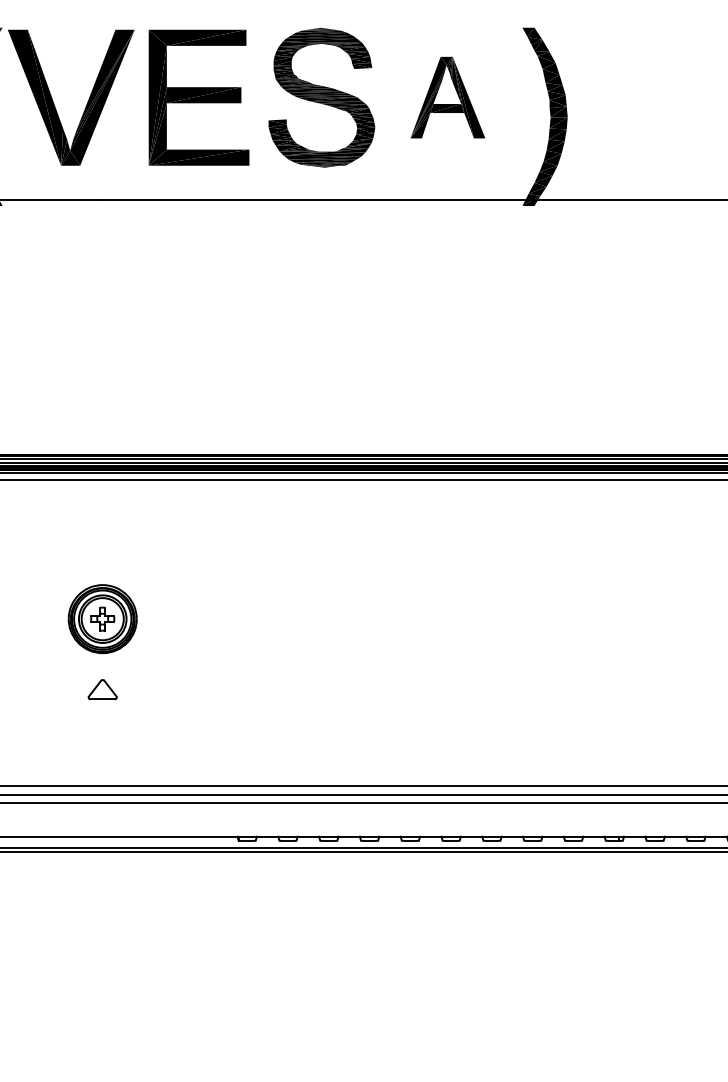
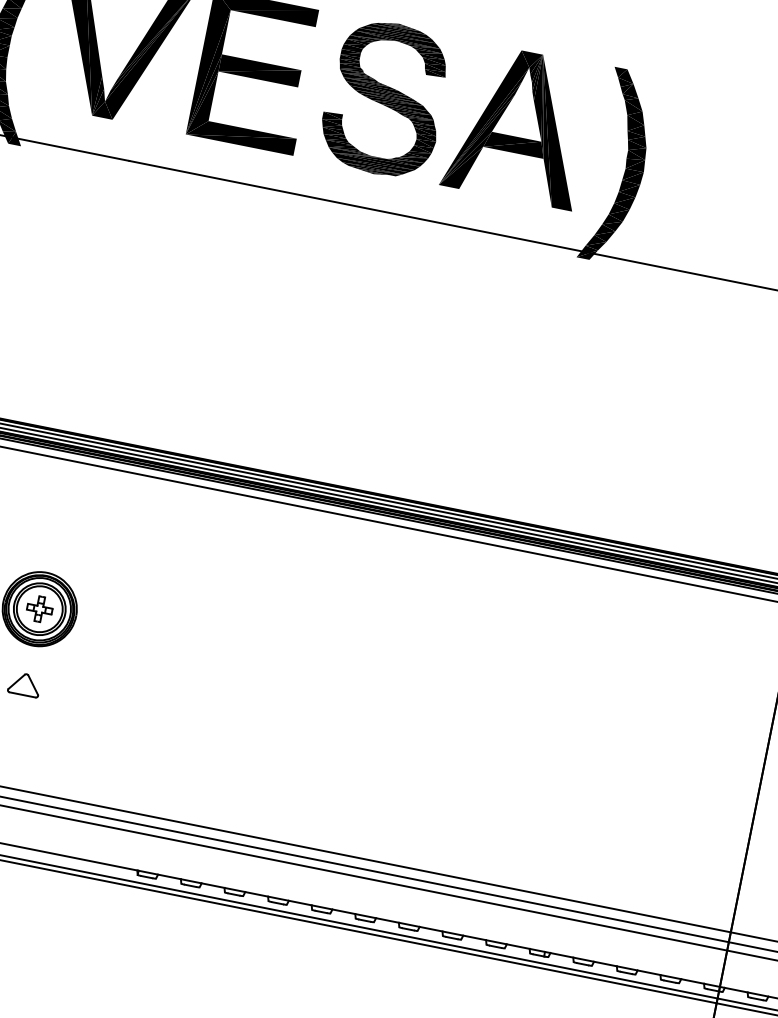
part: (447, 97) -> (519, 125), size x1.67

